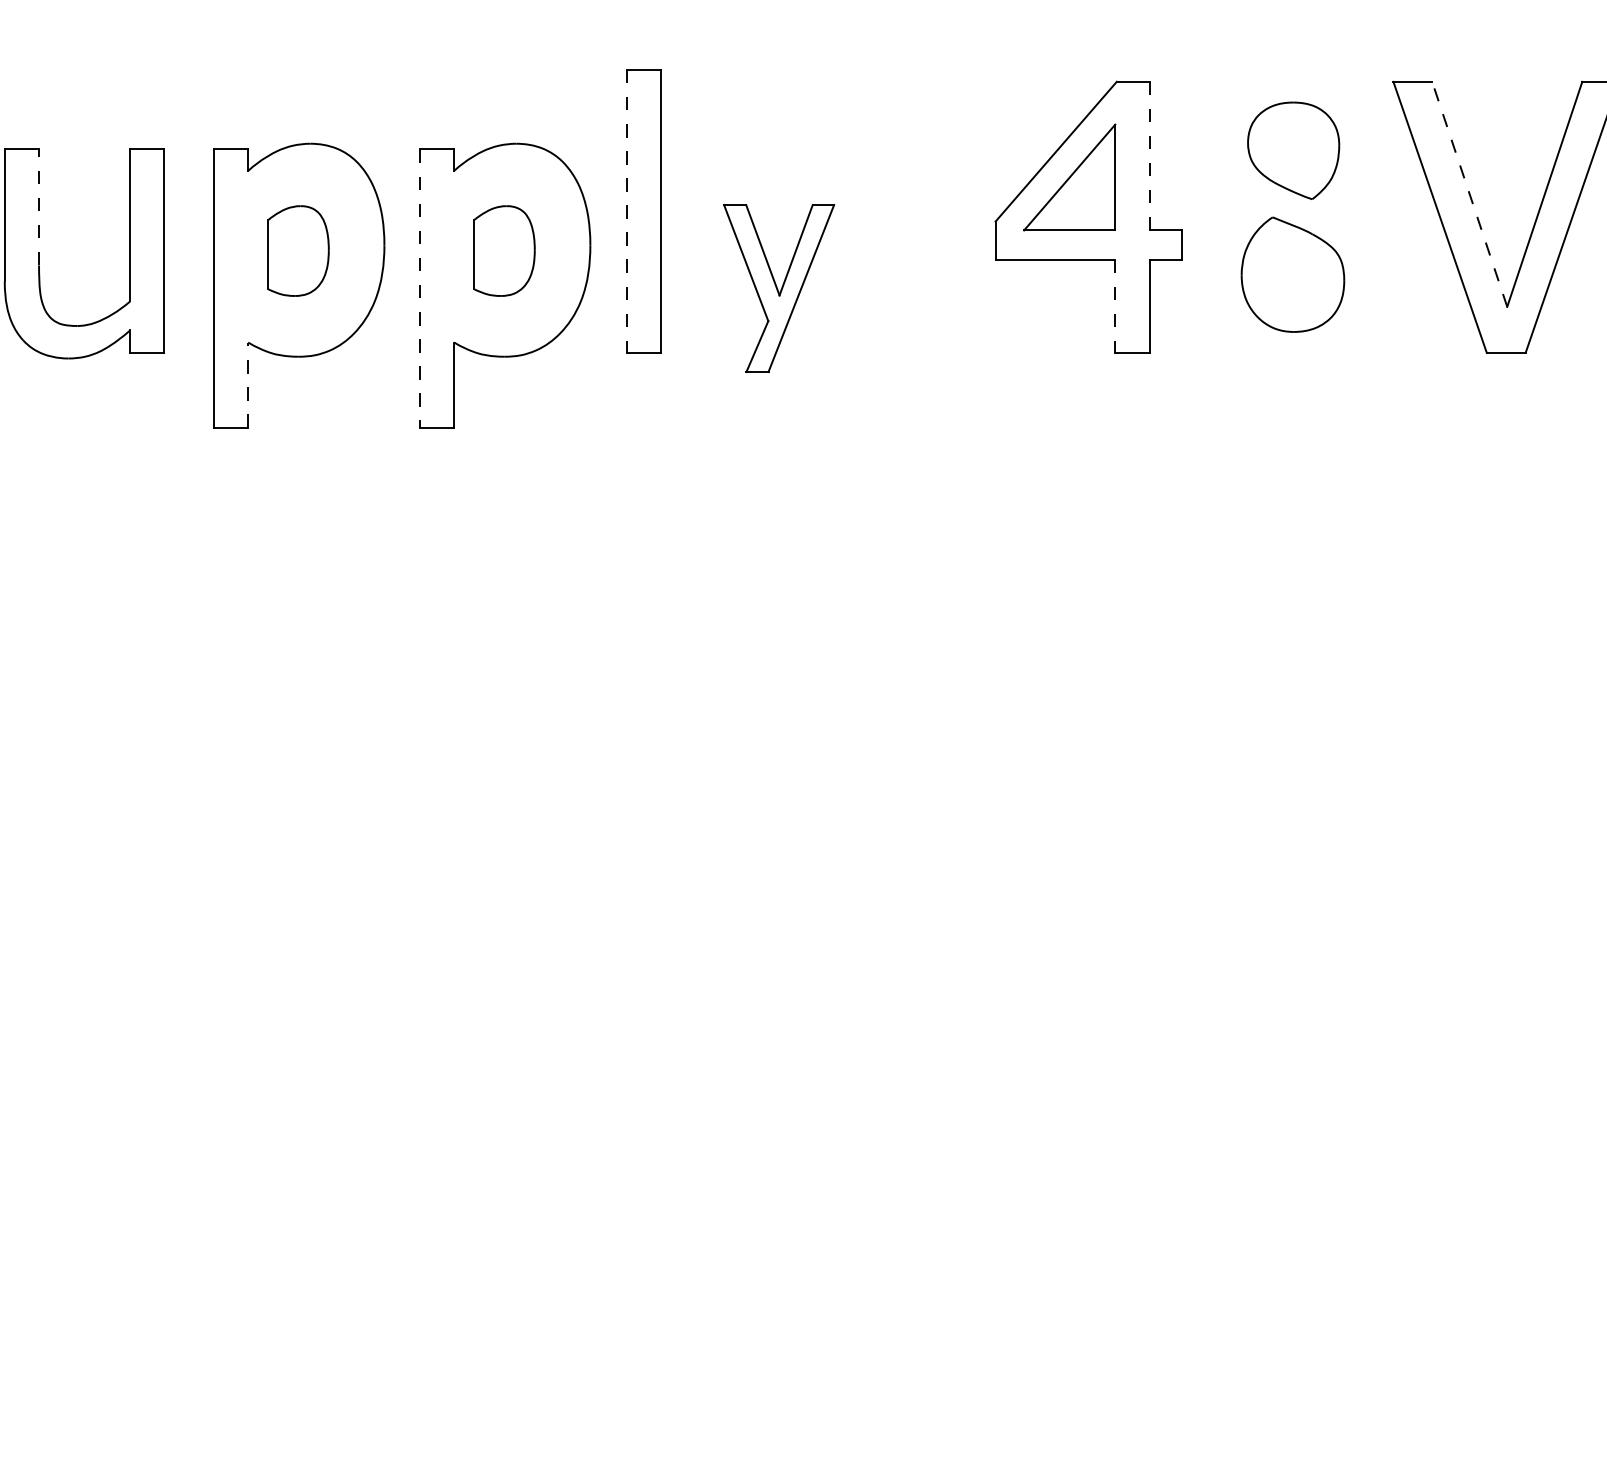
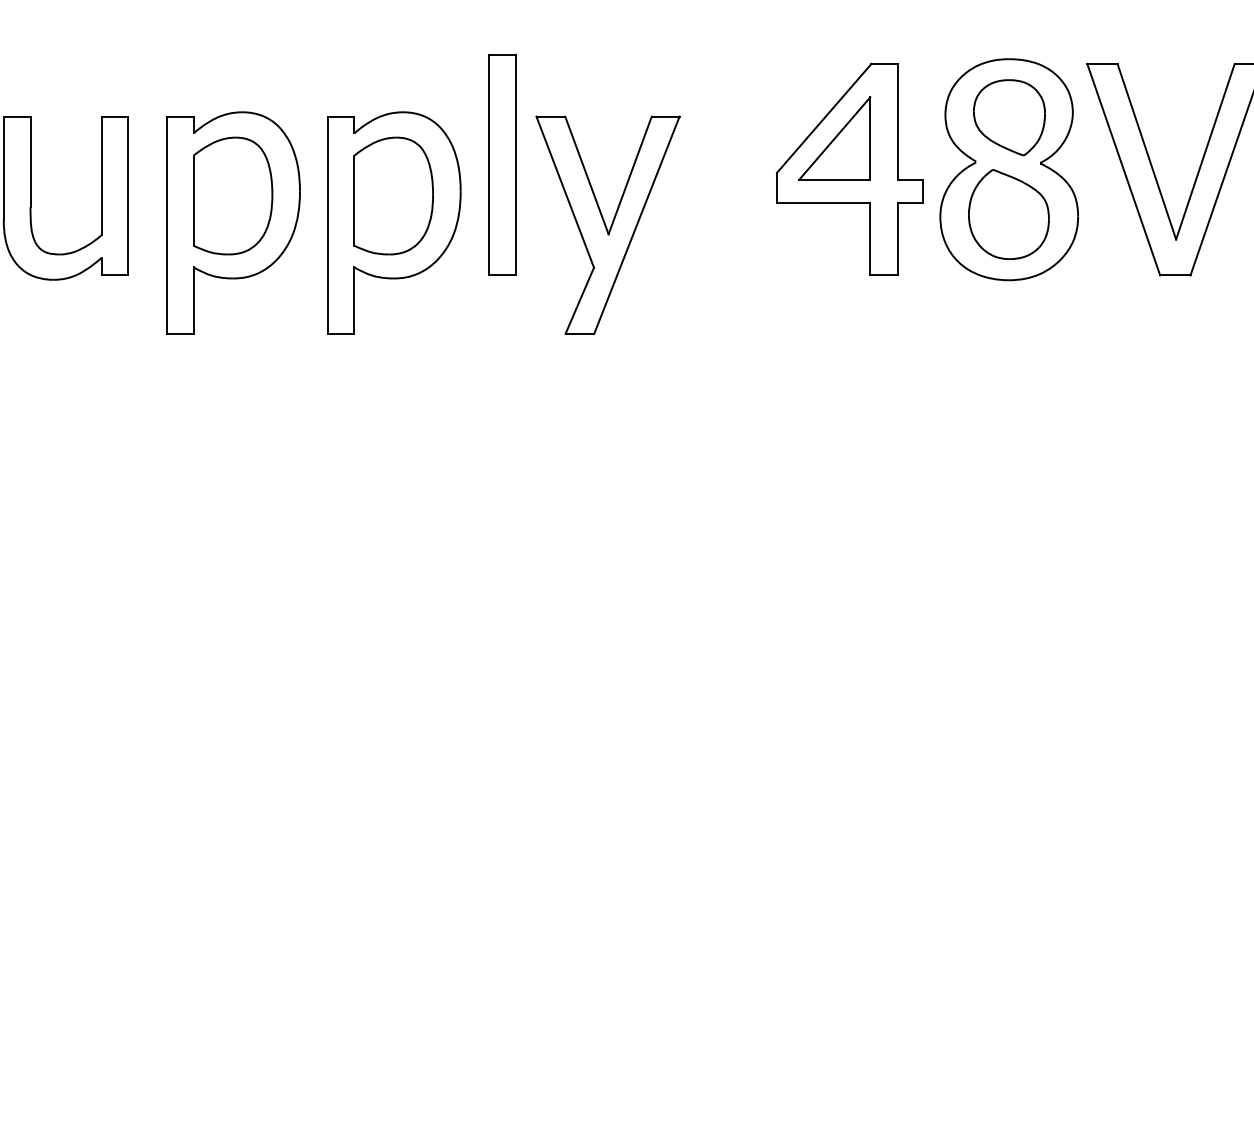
line: (1150, 155) -> (897, 121), dashed -> solid
line: (1469, 194) -> (1146, 151), dashed -> solid
line: (39, 207) -> (30, 162), dashed -> solid
line: (626, 211) -> (488, 165), dashed -> solid
part: (1293, 216) -> (1009, 169), added
part: (298, 250) -> (232, 195), size x1.67
part: (504, 250) -> (393, 195), size x1.67
part: (778, 288) -> (607, 225), size x1.67
line: (420, 289) -> (328, 225), dashed -> solid
line: (1115, 306) -> (870, 239), dashed -> solid
line: (248, 385) -> (193, 300), dashed -> solid

